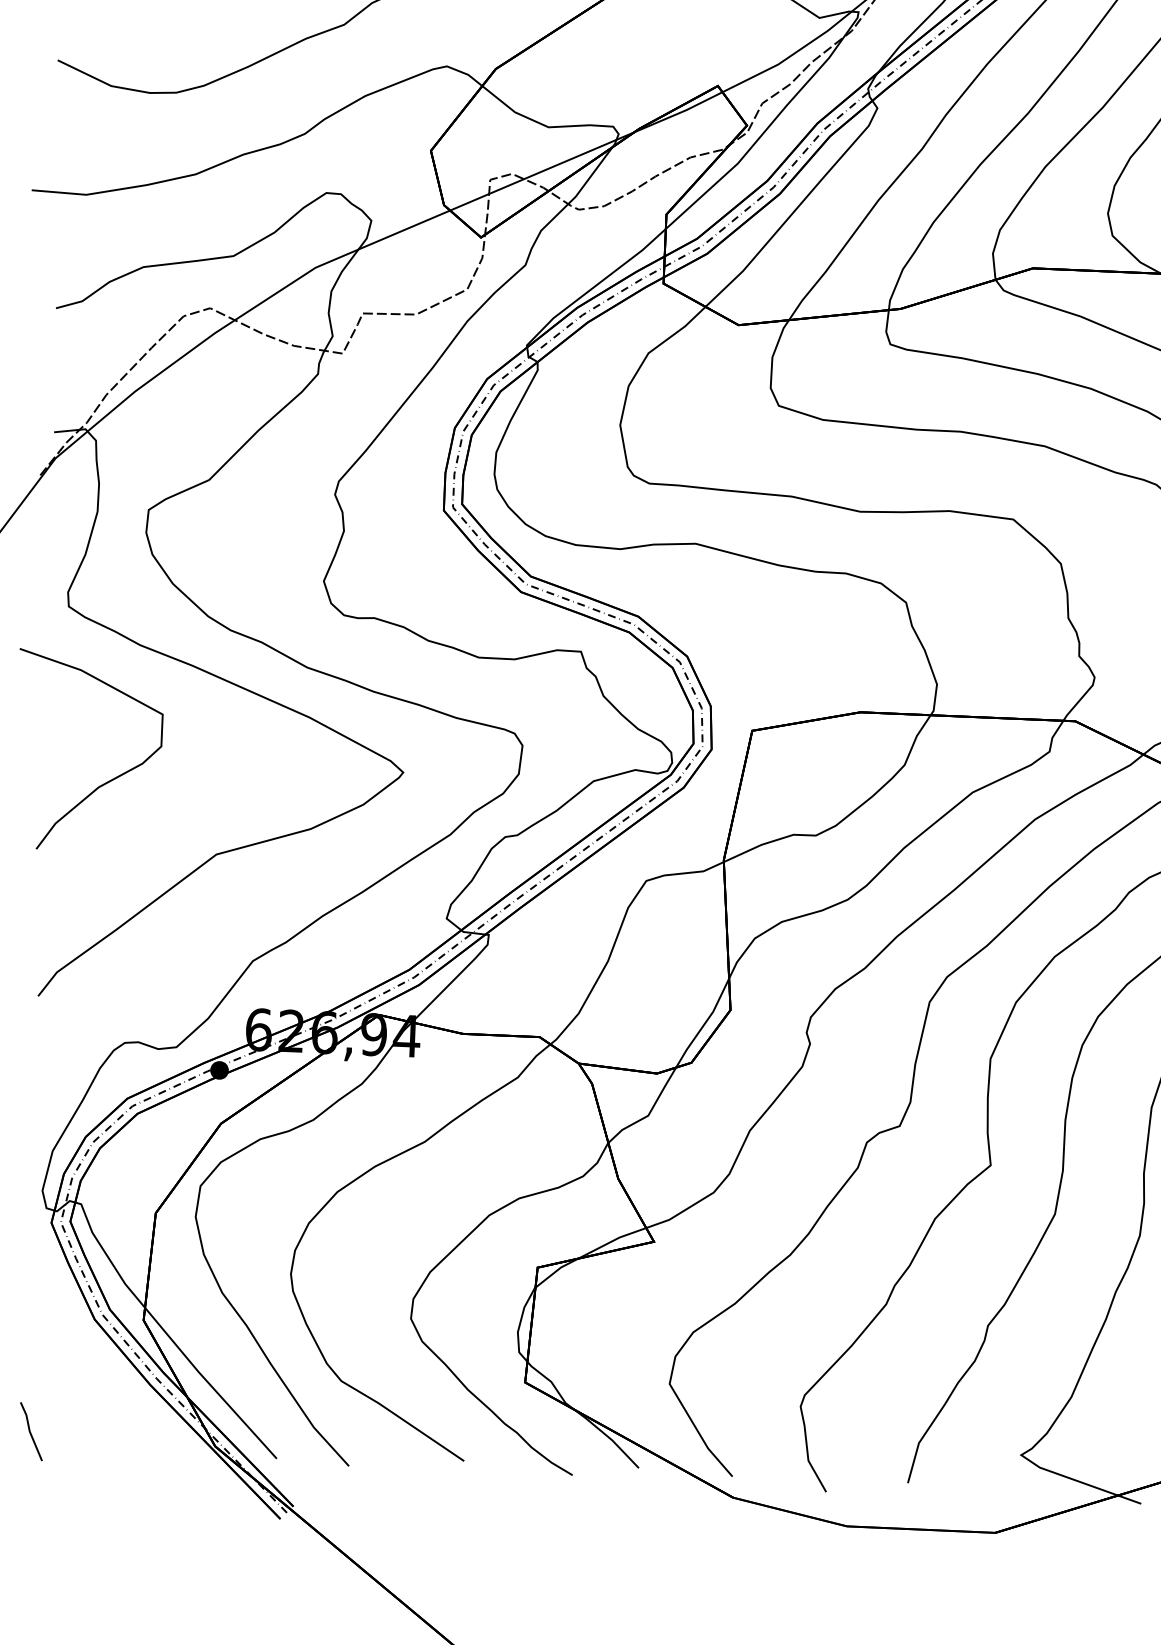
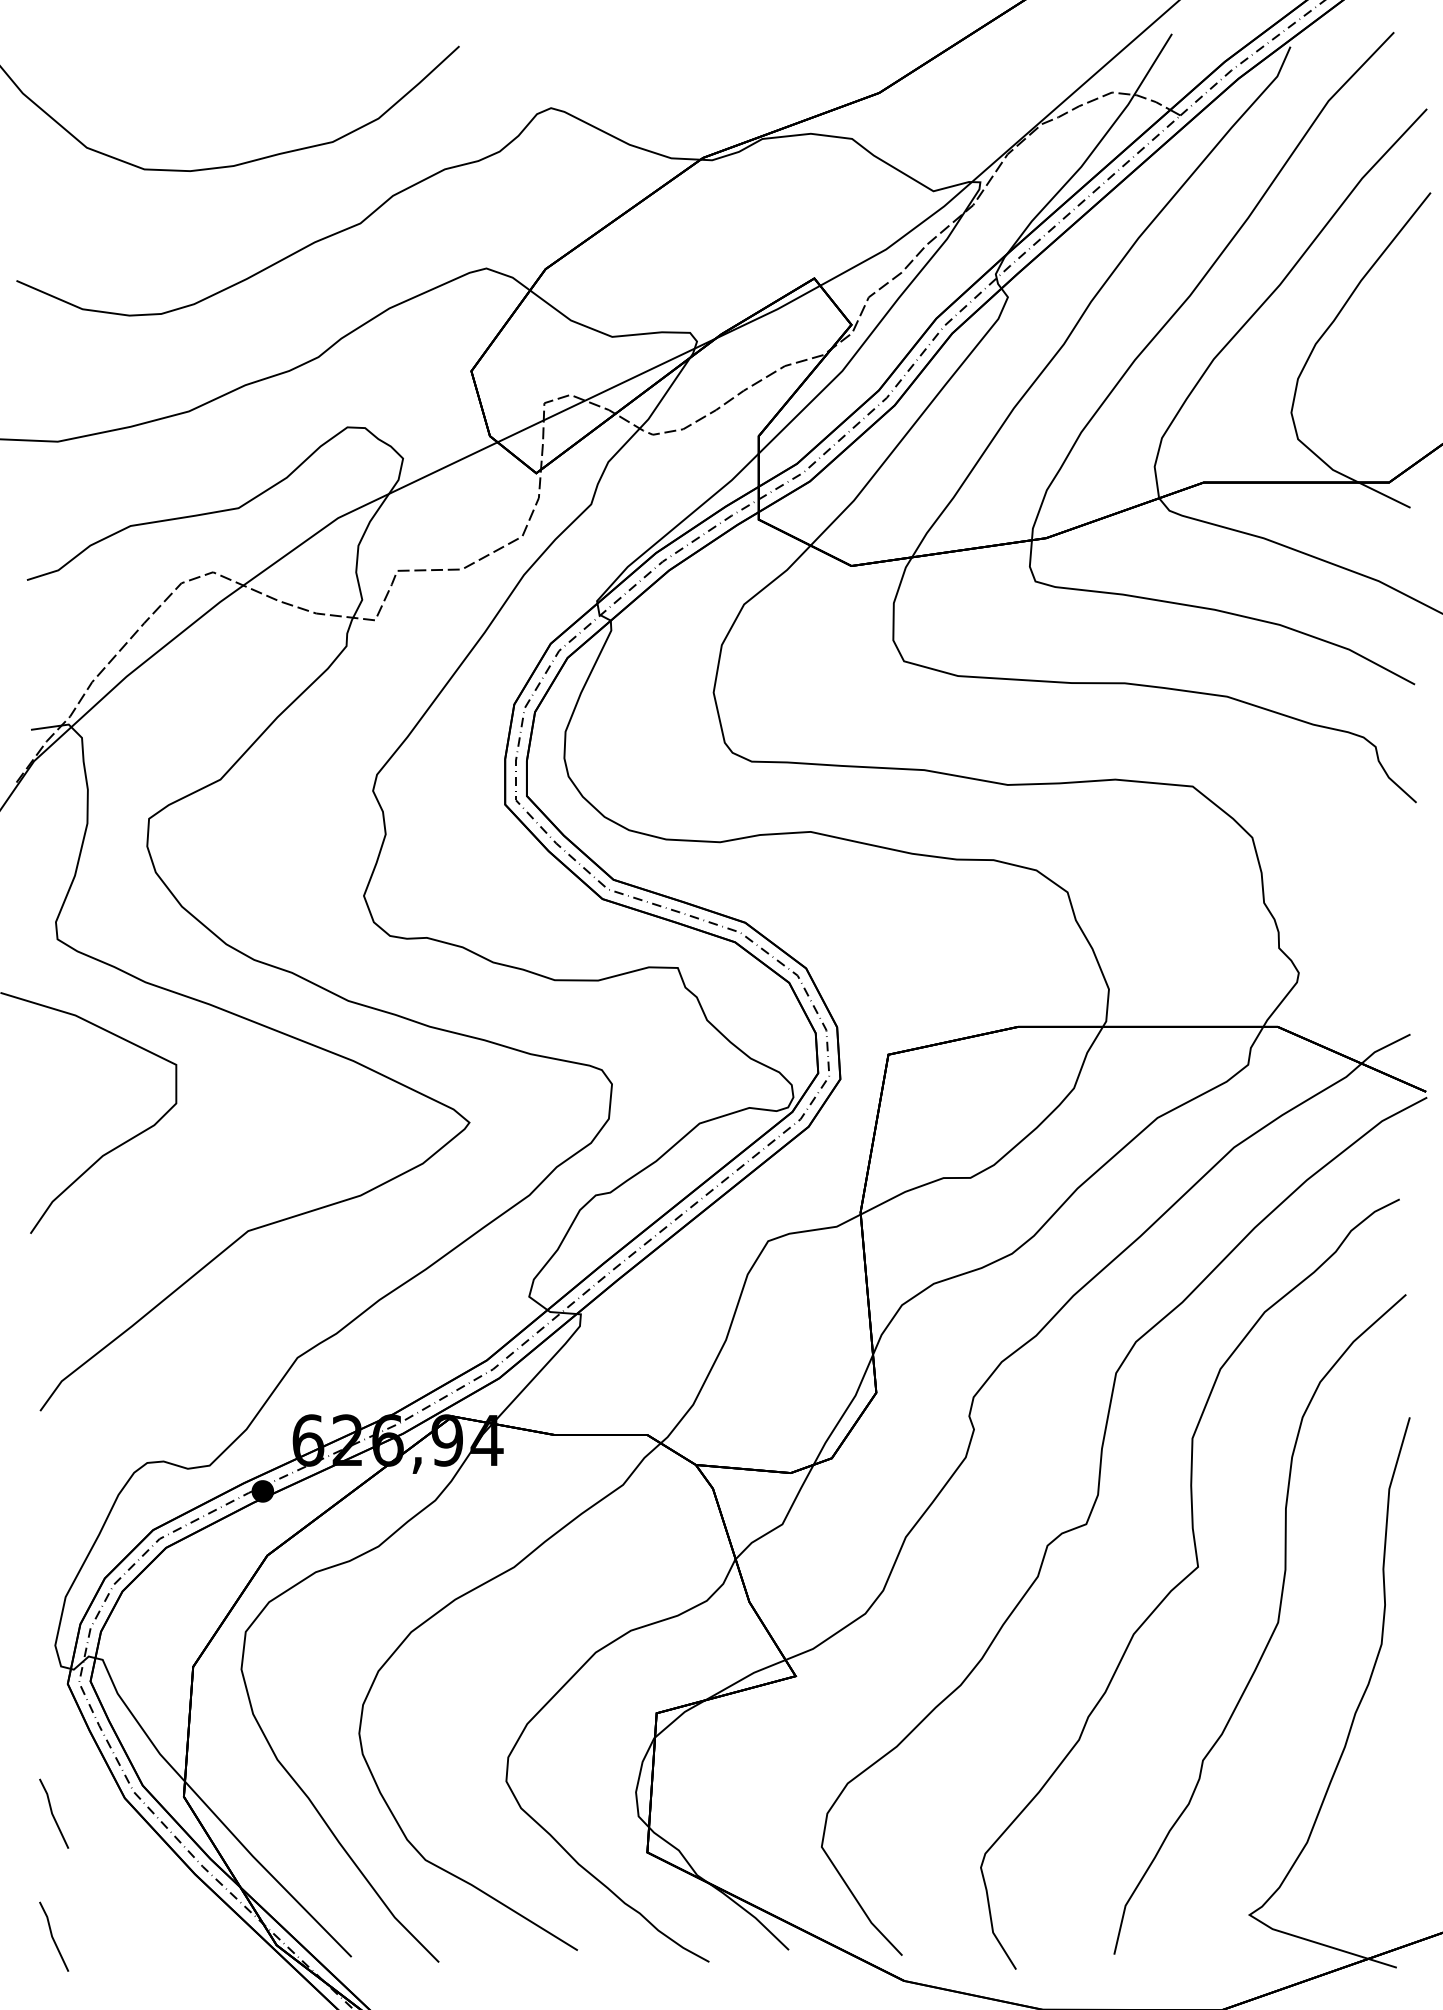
line: (35, 1329) -> (53, 1813), added

